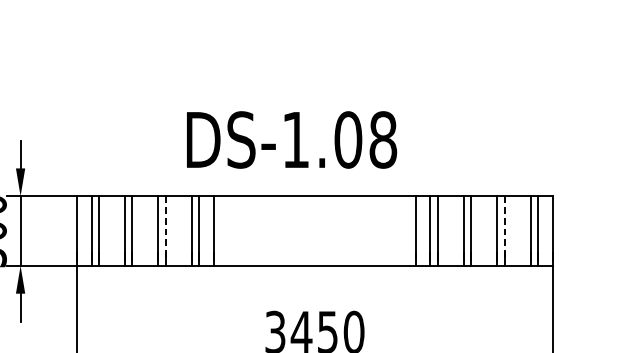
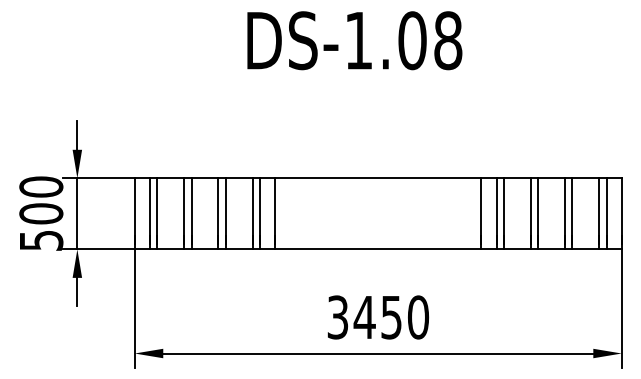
text: (291, 139) -> (354, 40), moved
line: (165, 228) -> (225, 211), dashed -> solid
line: (504, 228) -> (572, 211), dashed -> solid

